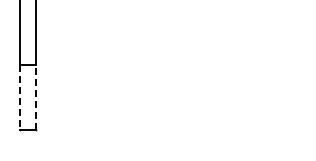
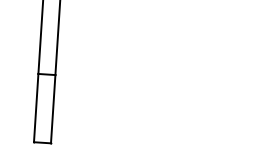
line: (36, 96) -> (53, 108), dashed -> solid
line: (20, 97) -> (36, 108), dashed -> solid

